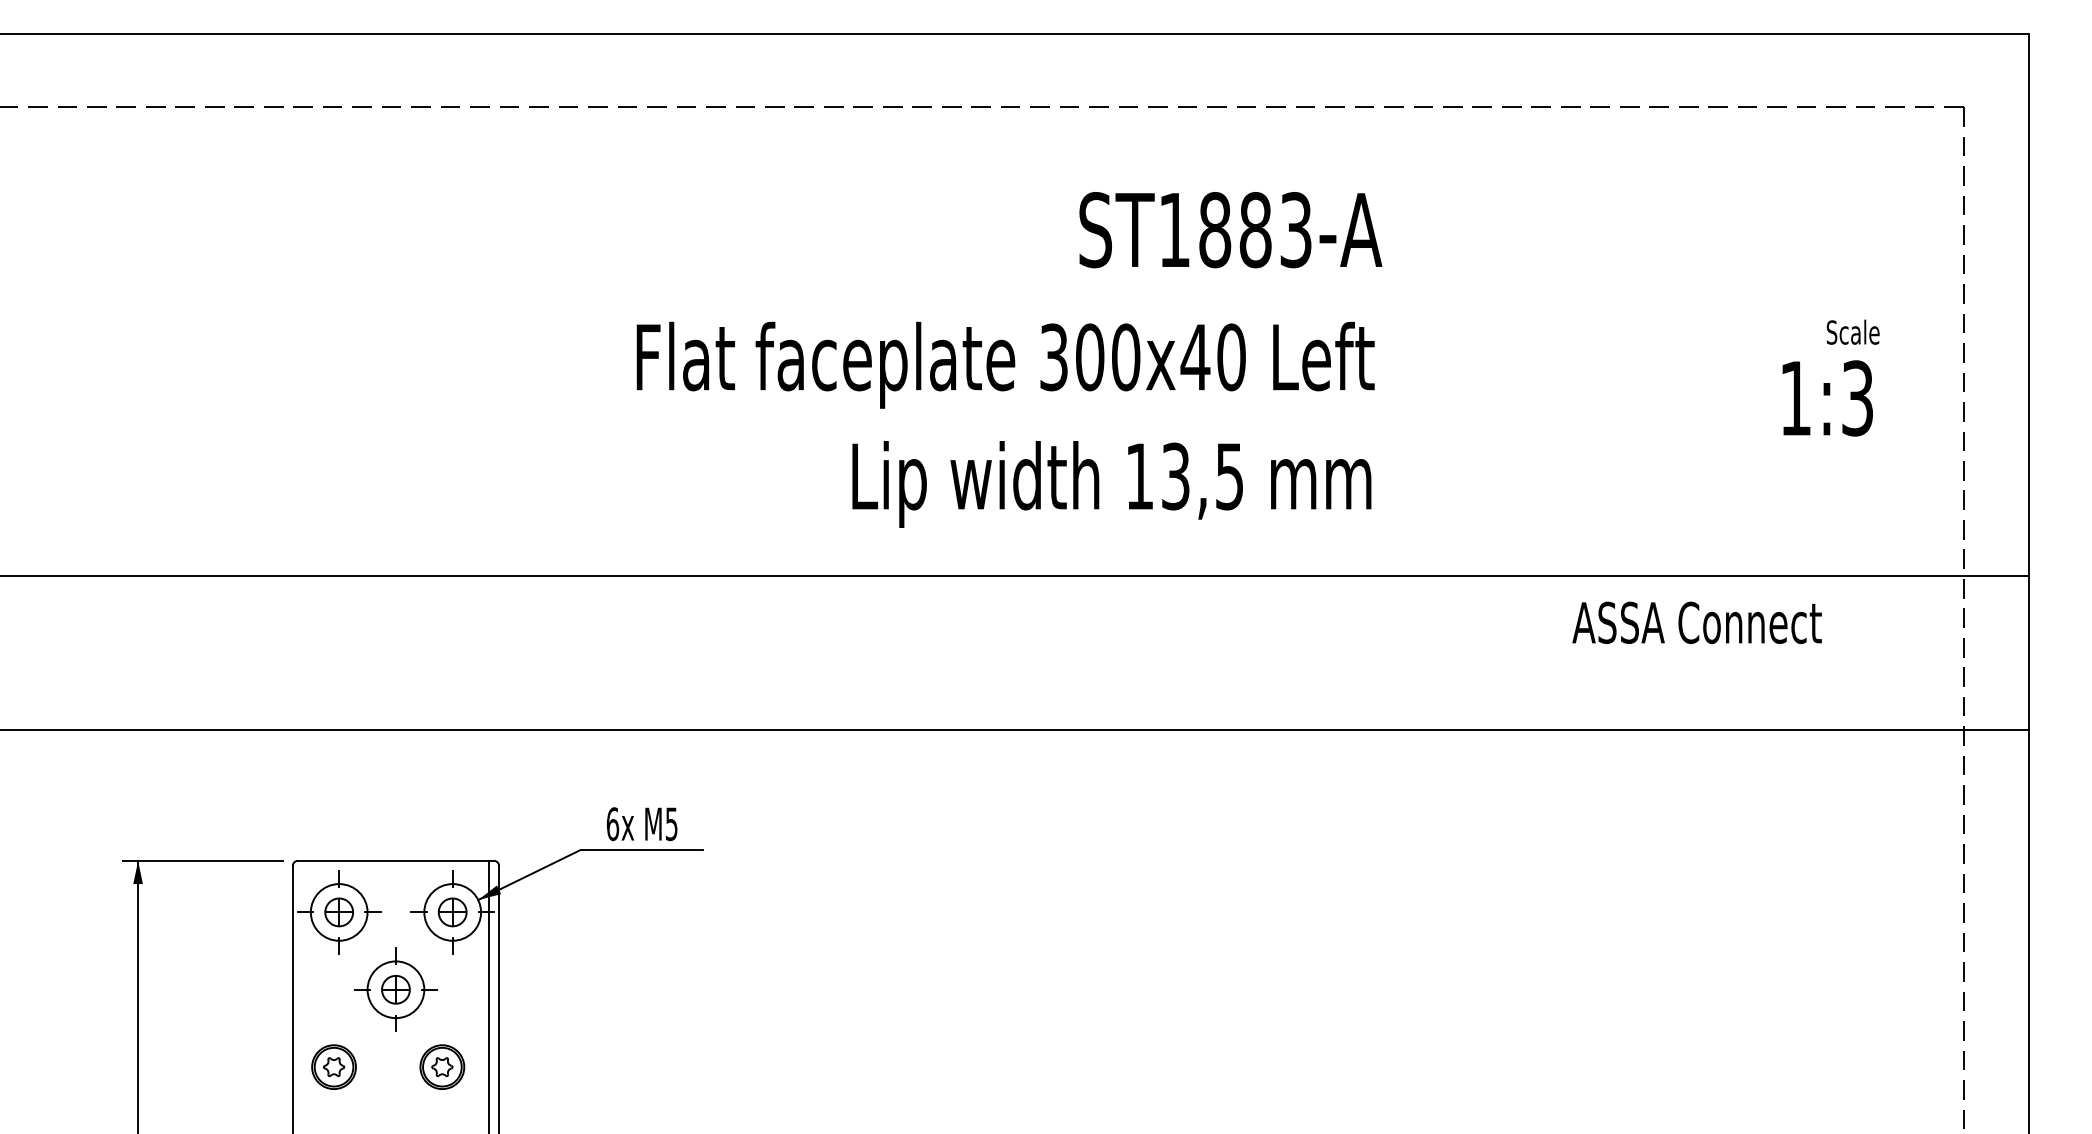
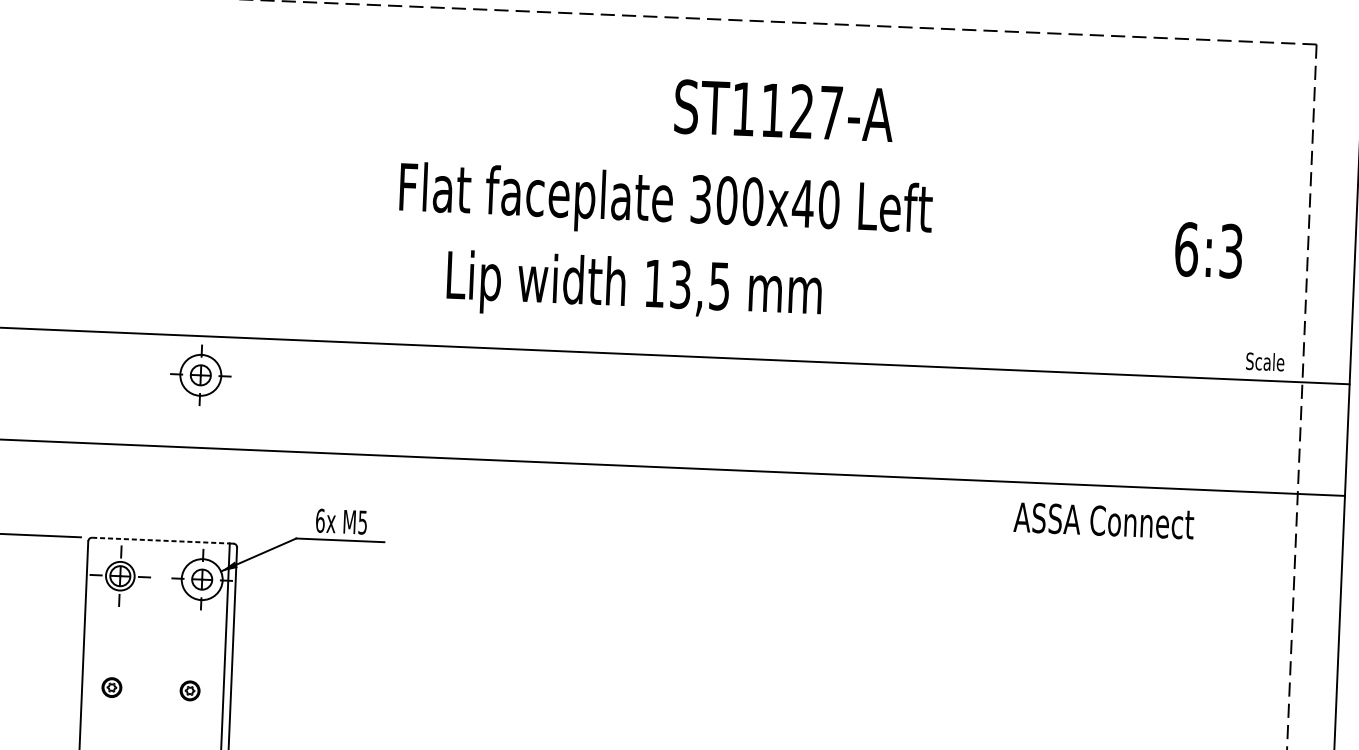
text: (1255, 230) -> (801, 111), ST1883-A -> ST1127-A
text: (1852, 331) -> (1264, 361), moved
text: (1005, 364) -> (665, 203), moved
text: (1796, 398) -> (1187, 249), 1:3 -> 6:3
text: (1111, 484) -> (634, 288), moved
text: (1696, 622) -> (1103, 520), moved
line: (393, 860) -> (161, 540), solid -> dashed
circle: (338, 912) -> (119, 576), size x0.7
part: (395, 989) -> (200, 375), moved
part: (333, 1066) -> (111, 687), size x0.6
part: (442, 1066) -> (190, 690), size x0.6

